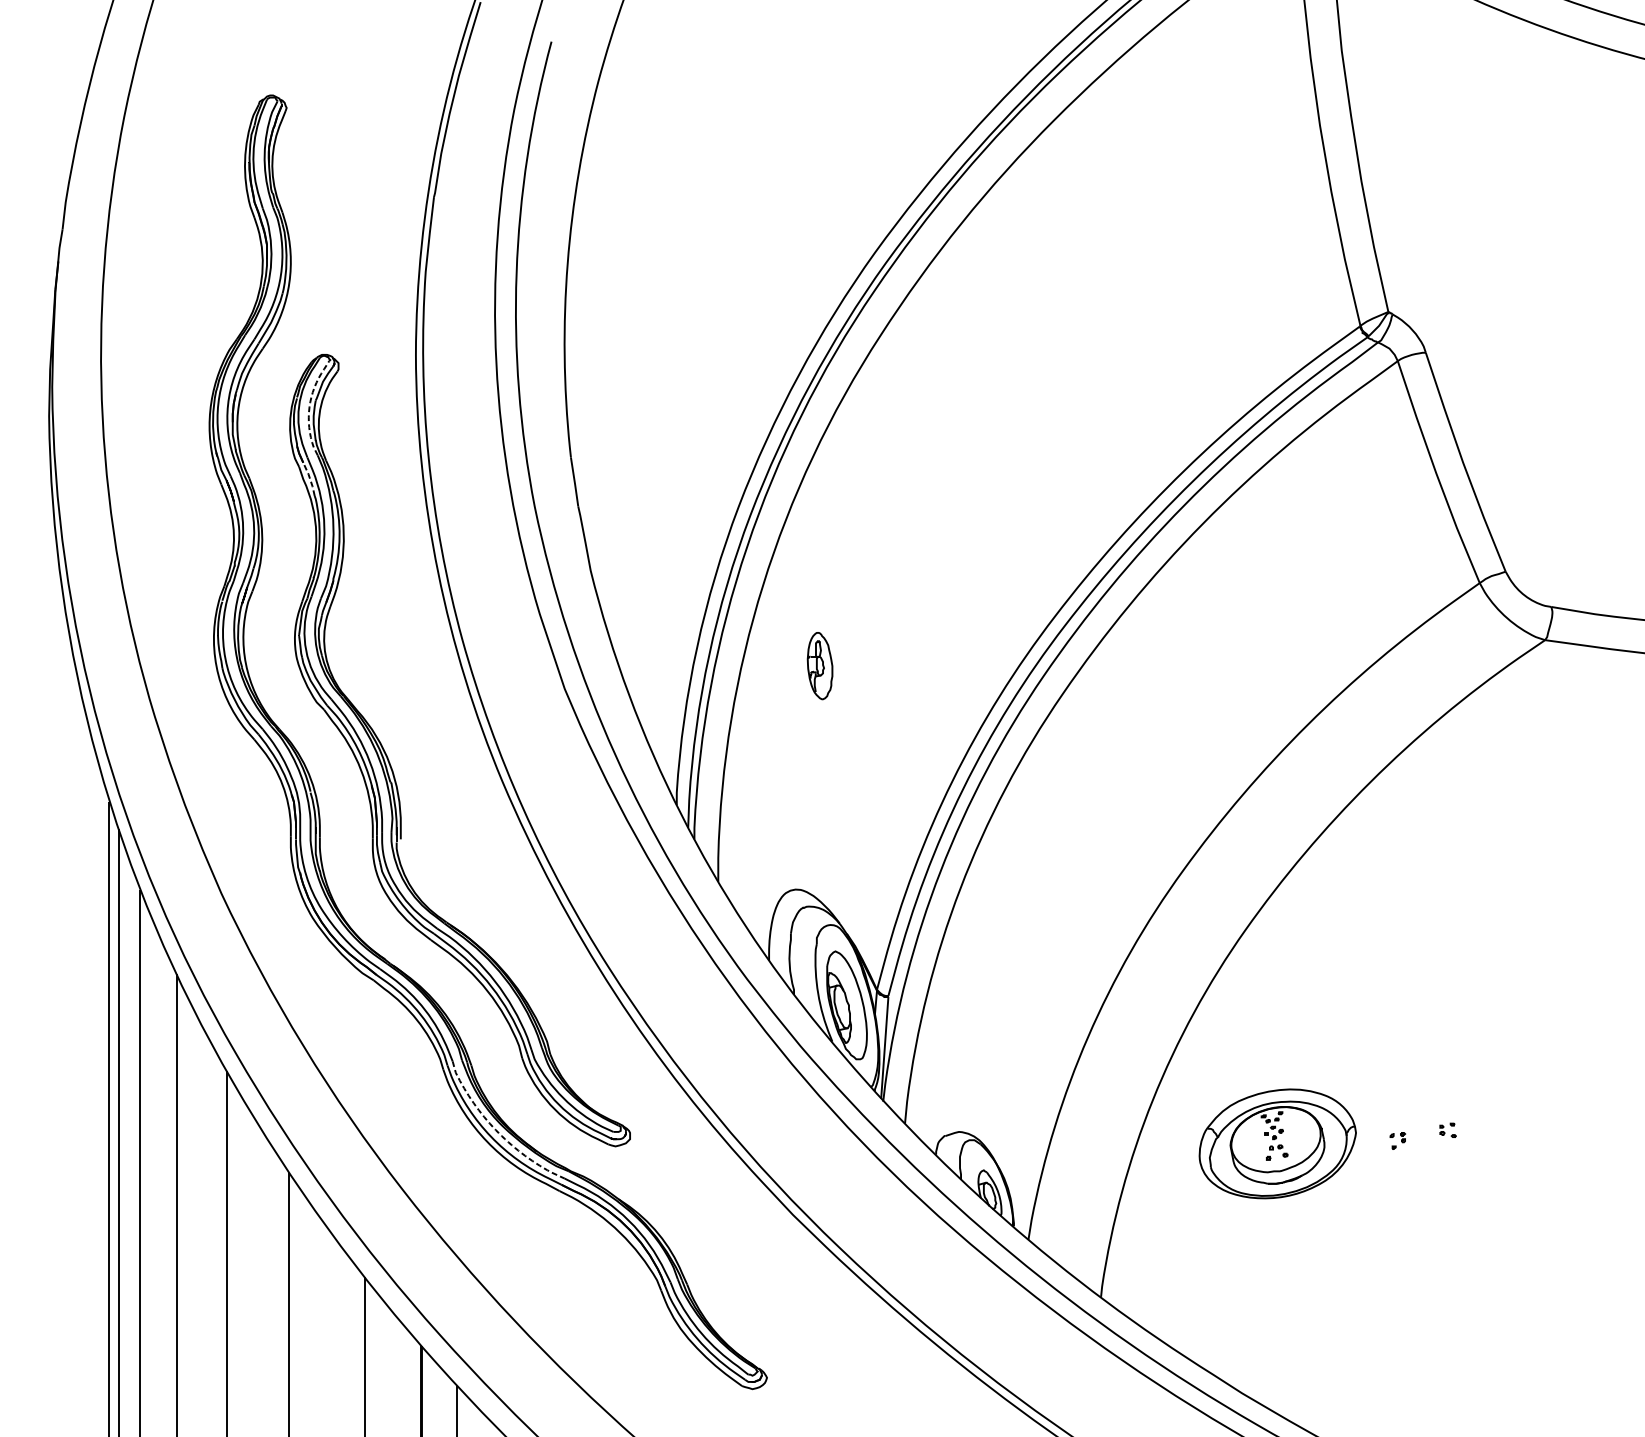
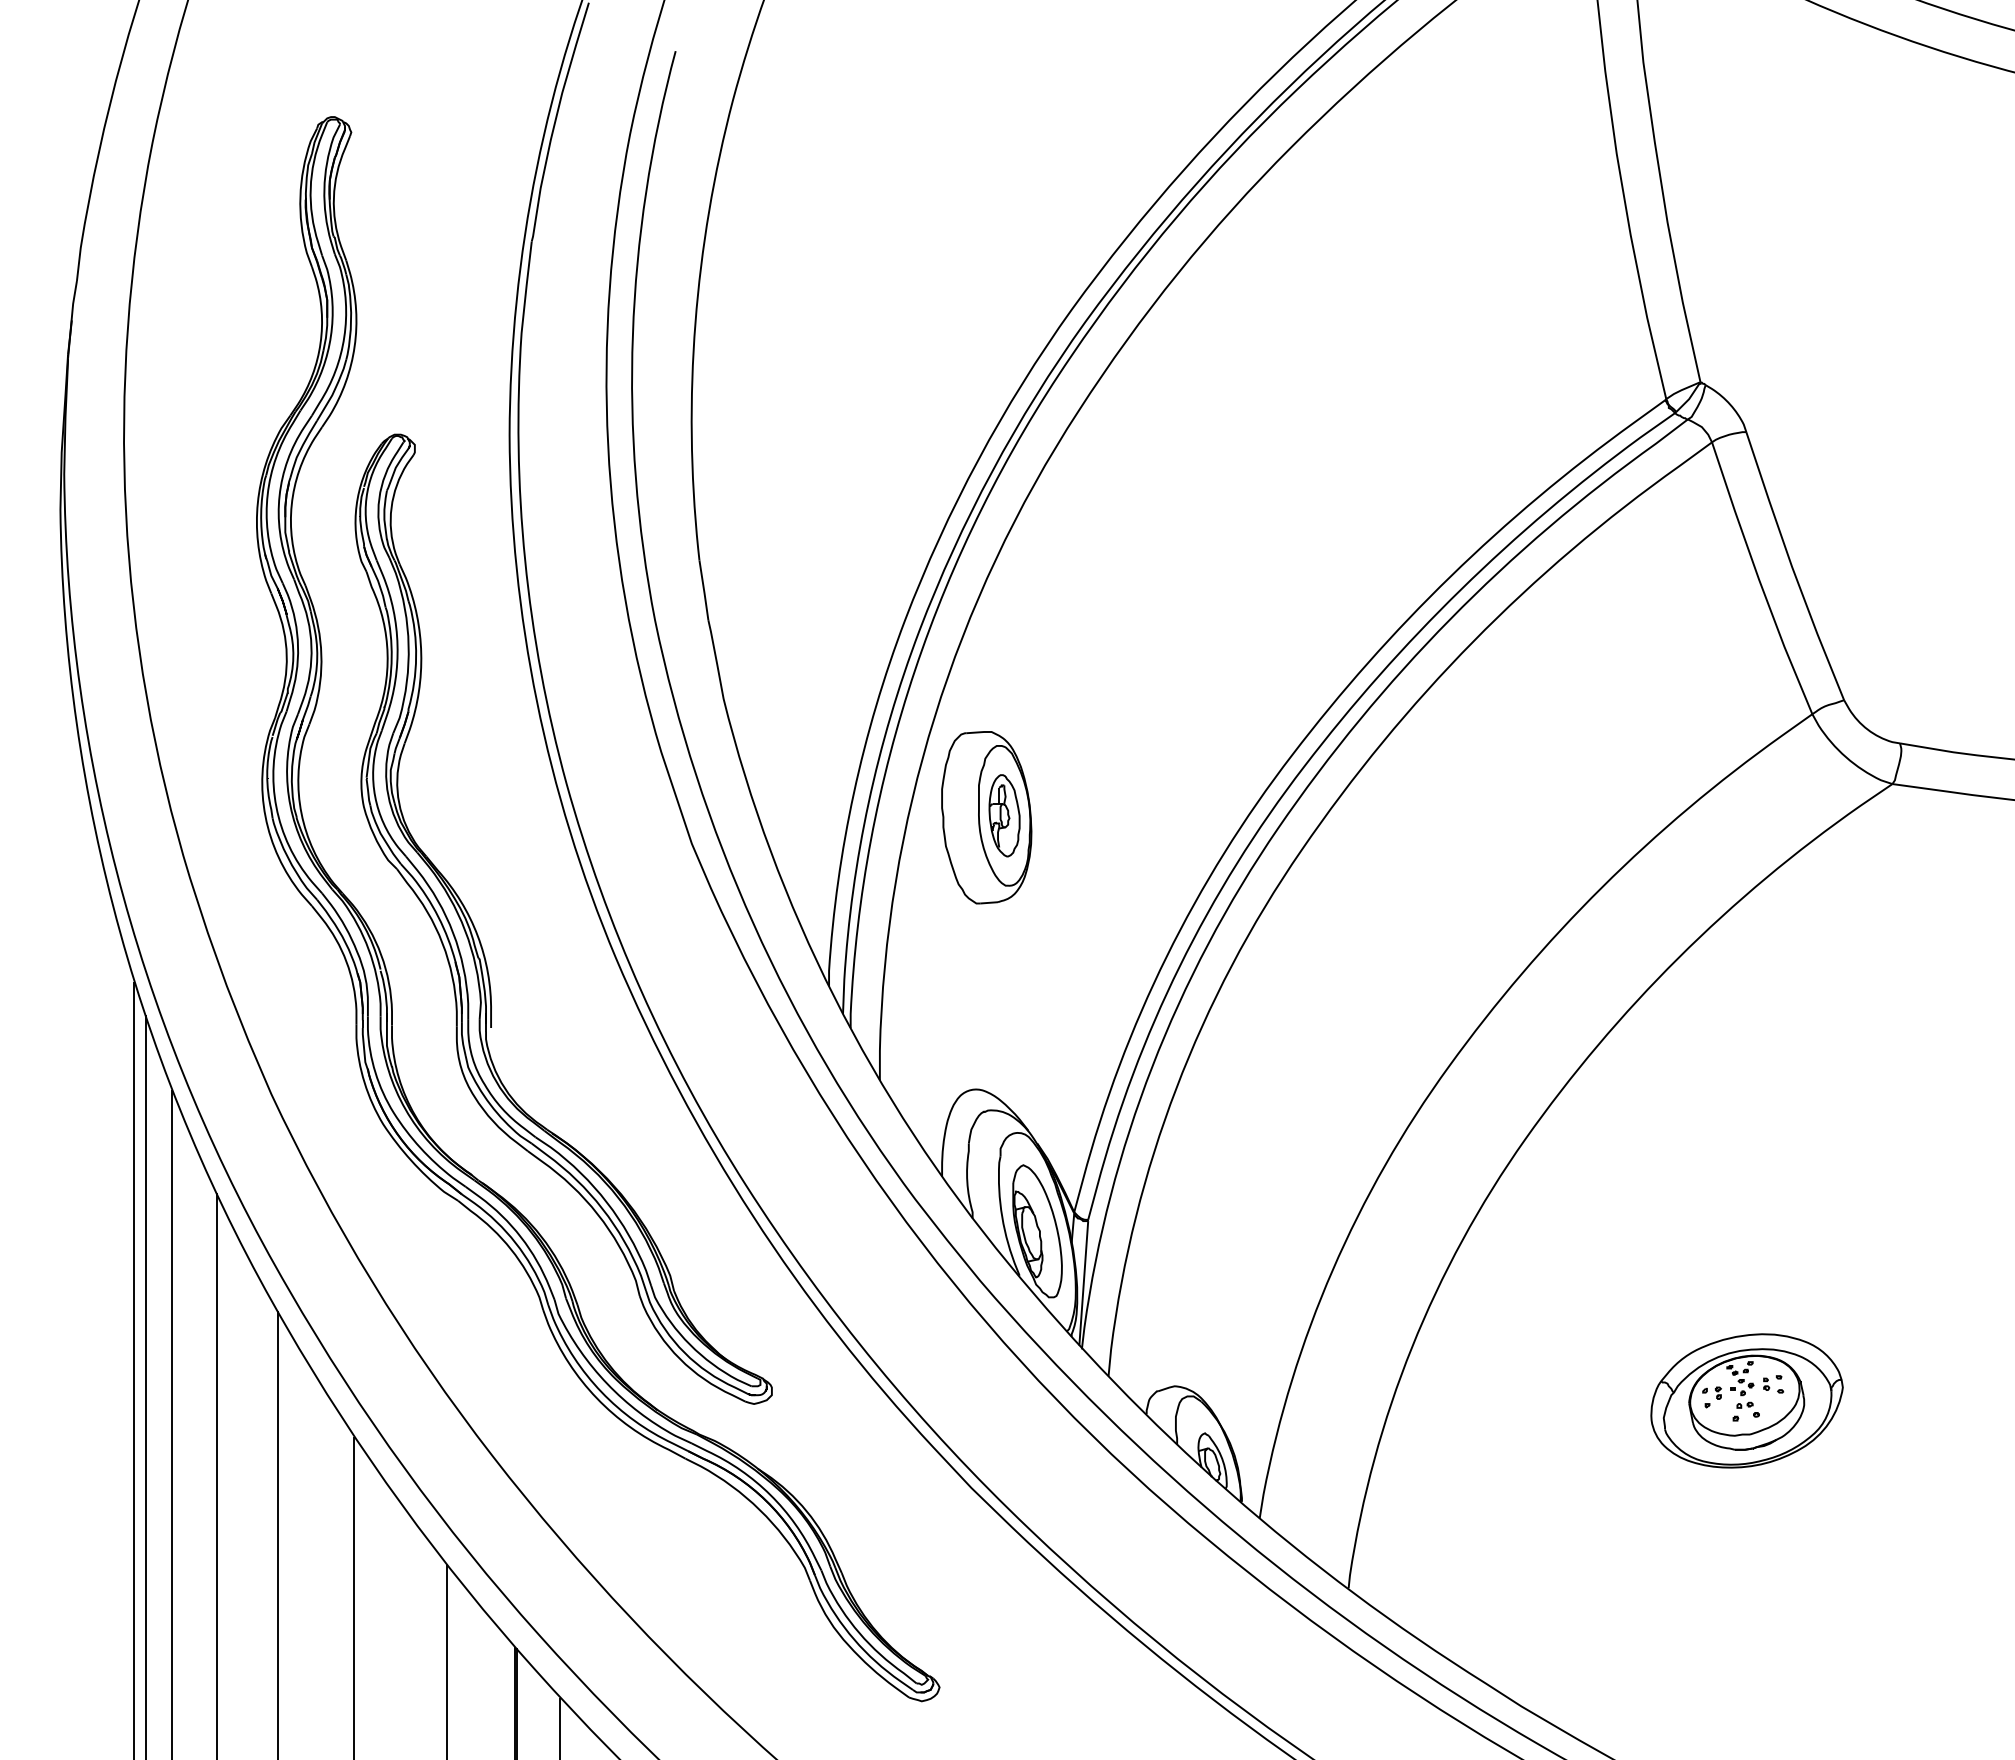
line: (309, 406) -> (379, 498), dashed -> solid
line: (309, 478) -> (379, 586), dashed -> solid
part: (805, 667) -> (986, 817), added
line: (496, 1131) -> (608, 1385), dashed -> solid
part: (1277, 1143) -> (1746, 1400), moved

